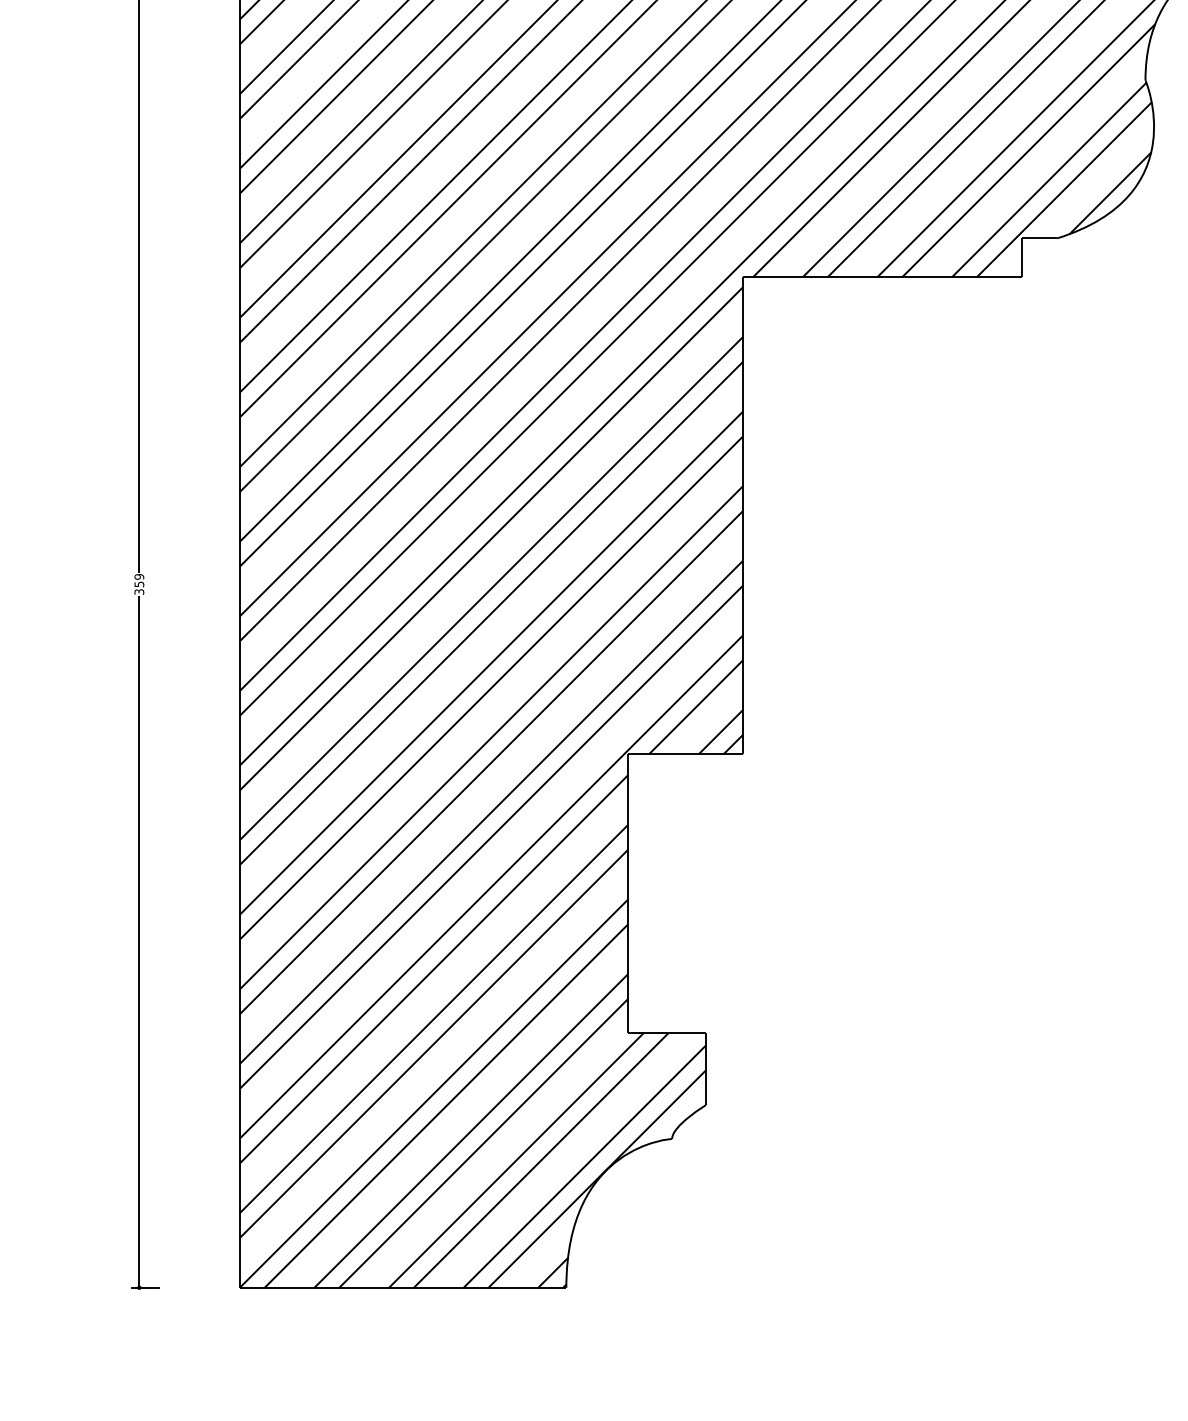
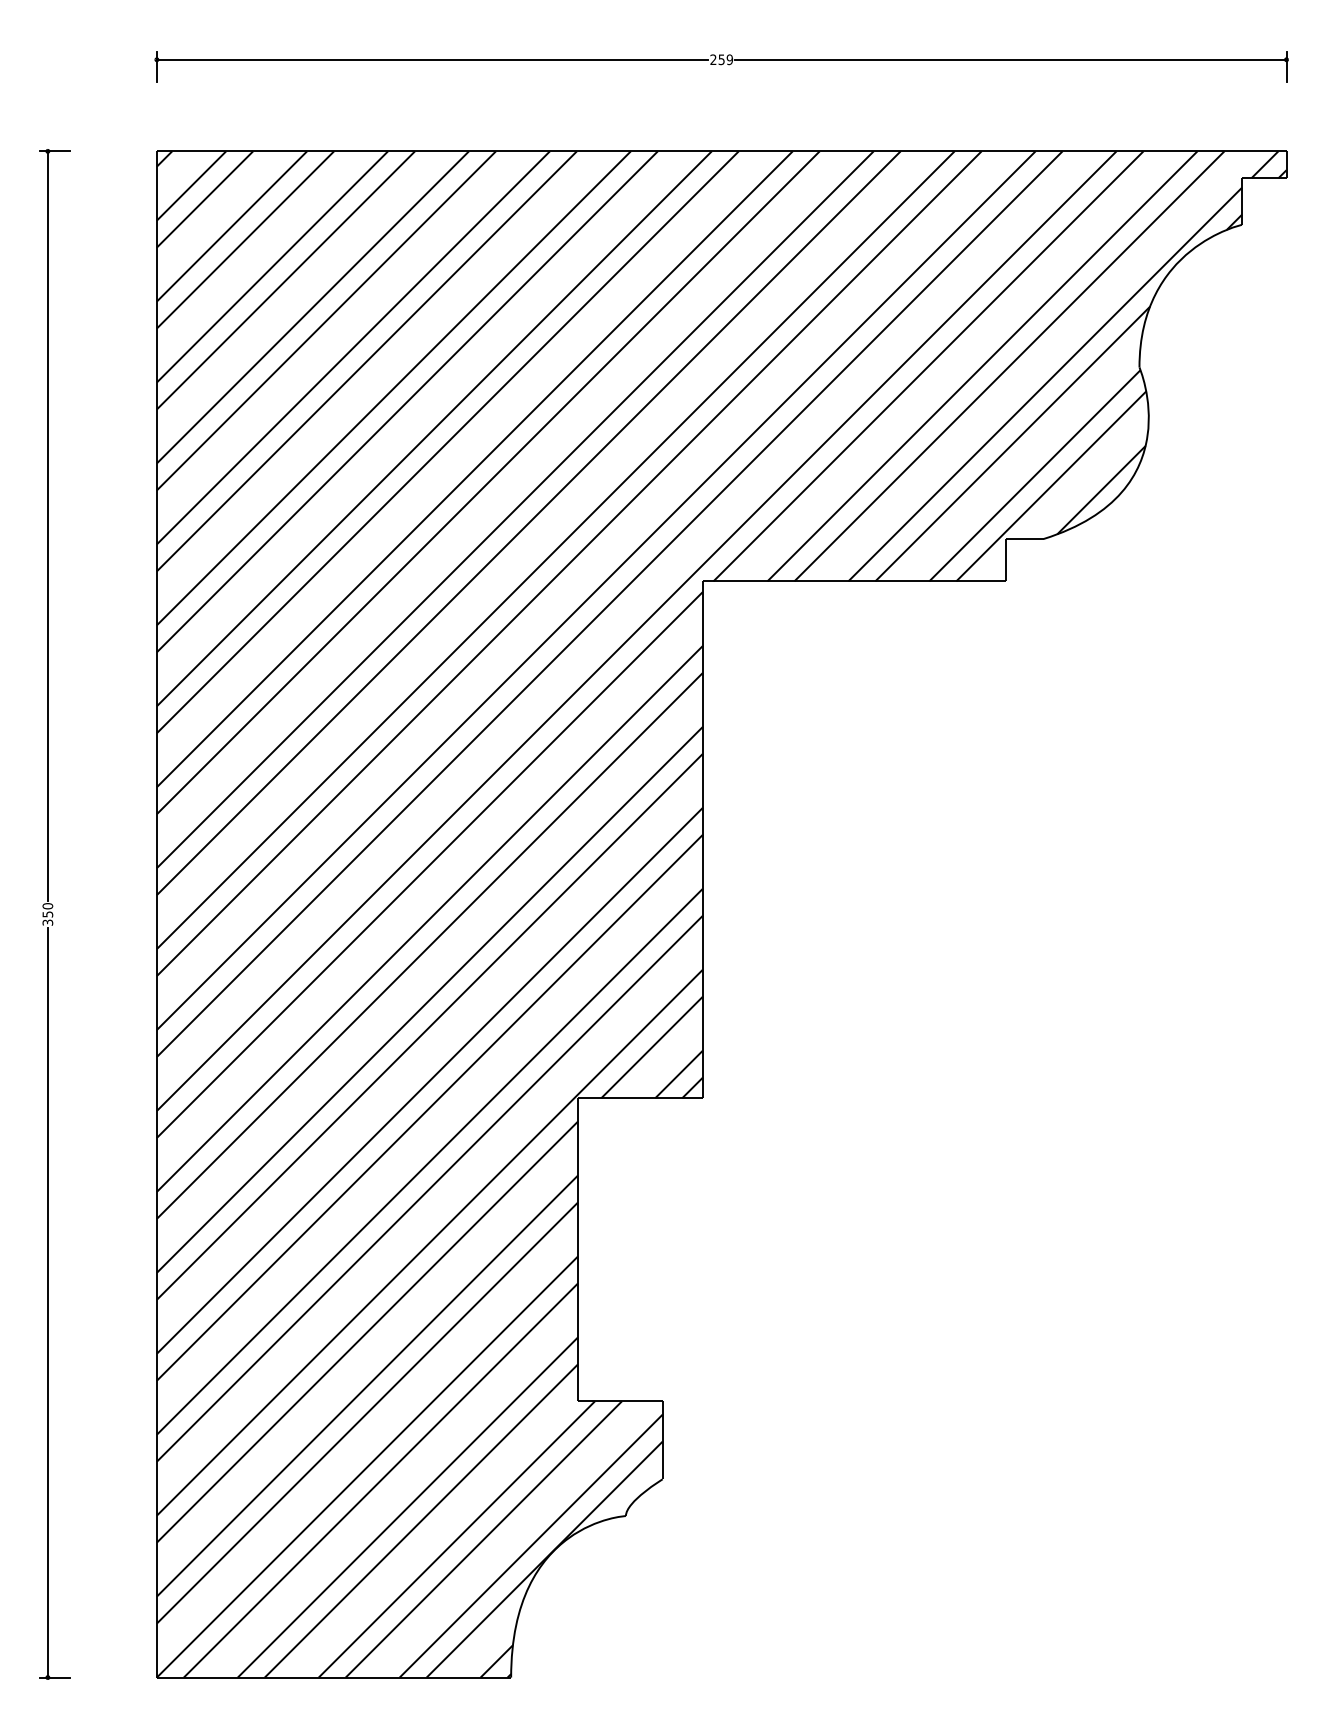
text: (139, 577) -> (47, 906), 359 -> 350

